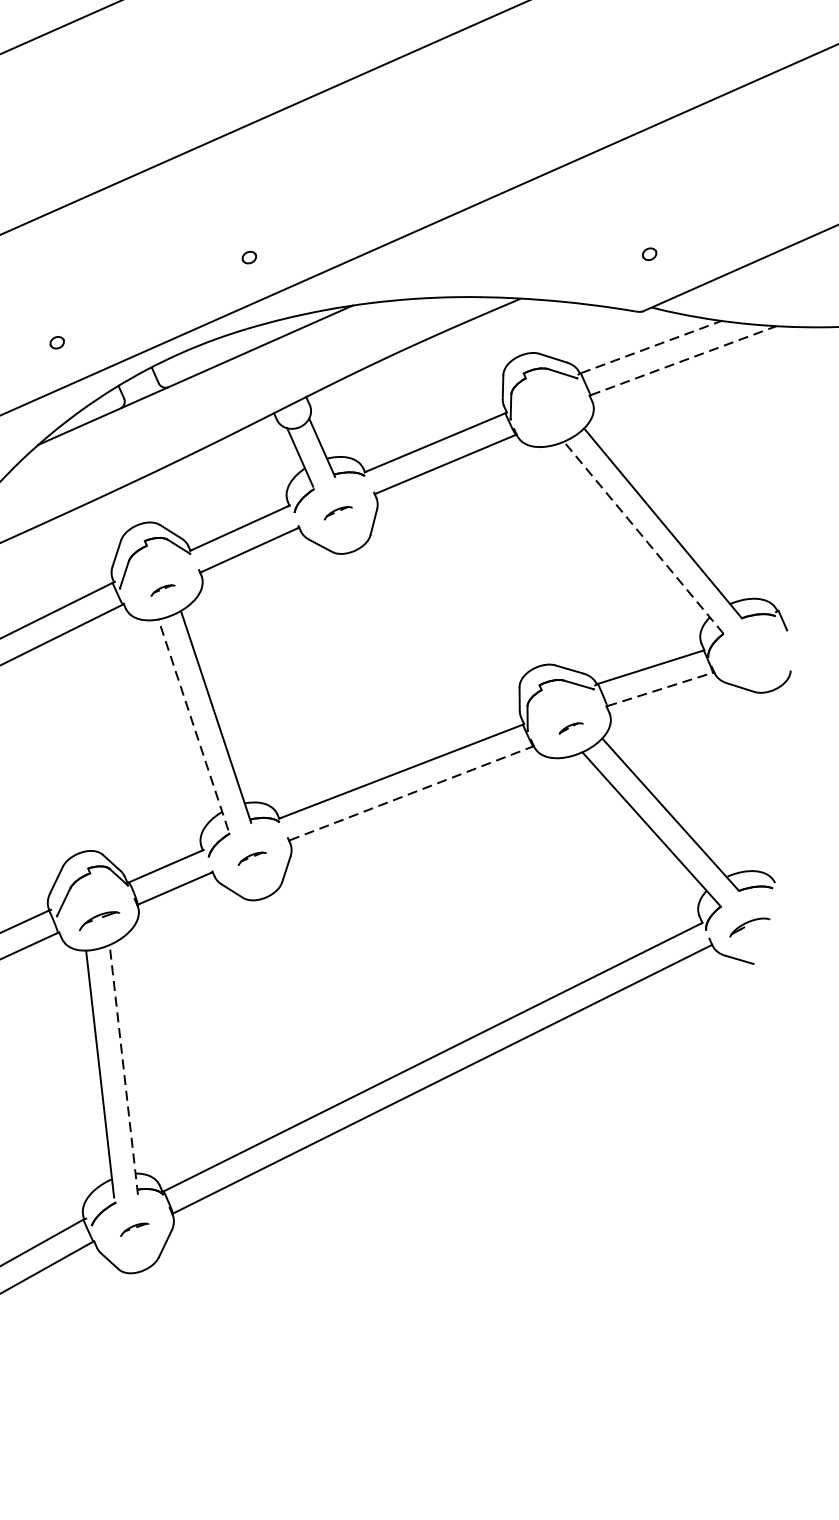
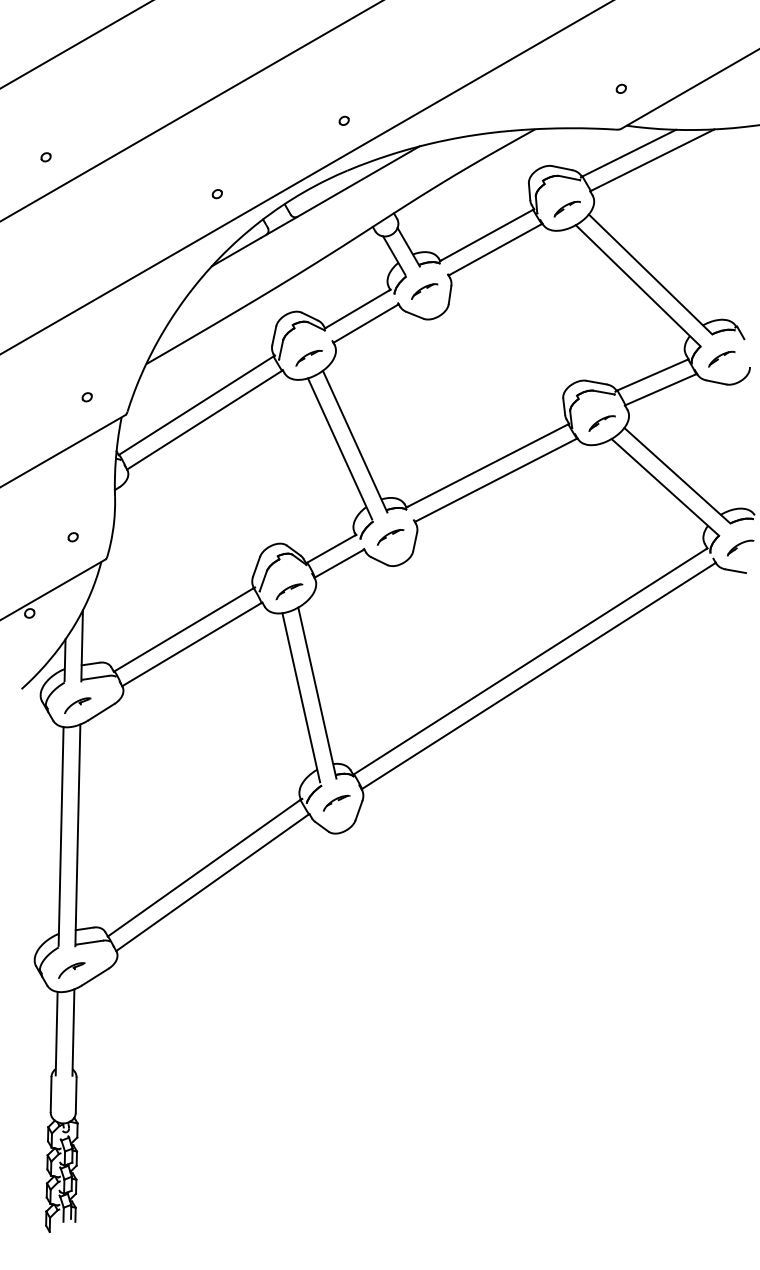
line: (651, 346) -> (629, 152), dashed -> solid
line: (684, 359) -> (653, 159), dashed -> solid
part: (553, 416) -> (566, 208), added
part: (337, 513) -> (424, 291), size x1.43
line: (644, 537) -> (638, 285), dashed -> solid
part: (162, 589) -> (308, 357), size x1.67
part: (751, 654) -> (721, 358), added
line: (659, 689) -> (660, 389), dashed -> solid
line: (192, 724) -> (339, 448), dashed -> solid
part: (570, 728) -> (601, 423), size x1.67
line: (411, 793) -> (496, 480), dashed -> solid
part: (251, 859) -> (390, 537), size x1.43
line: (123, 1070) -> (317, 693), dashed -> solid
part: (134, 1228) -> (336, 802), size x1.43

